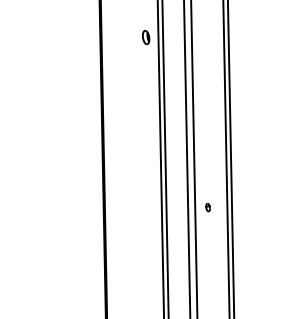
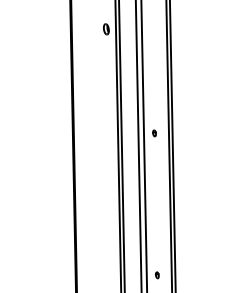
part: (208, 207) -> (154, 133), moved

